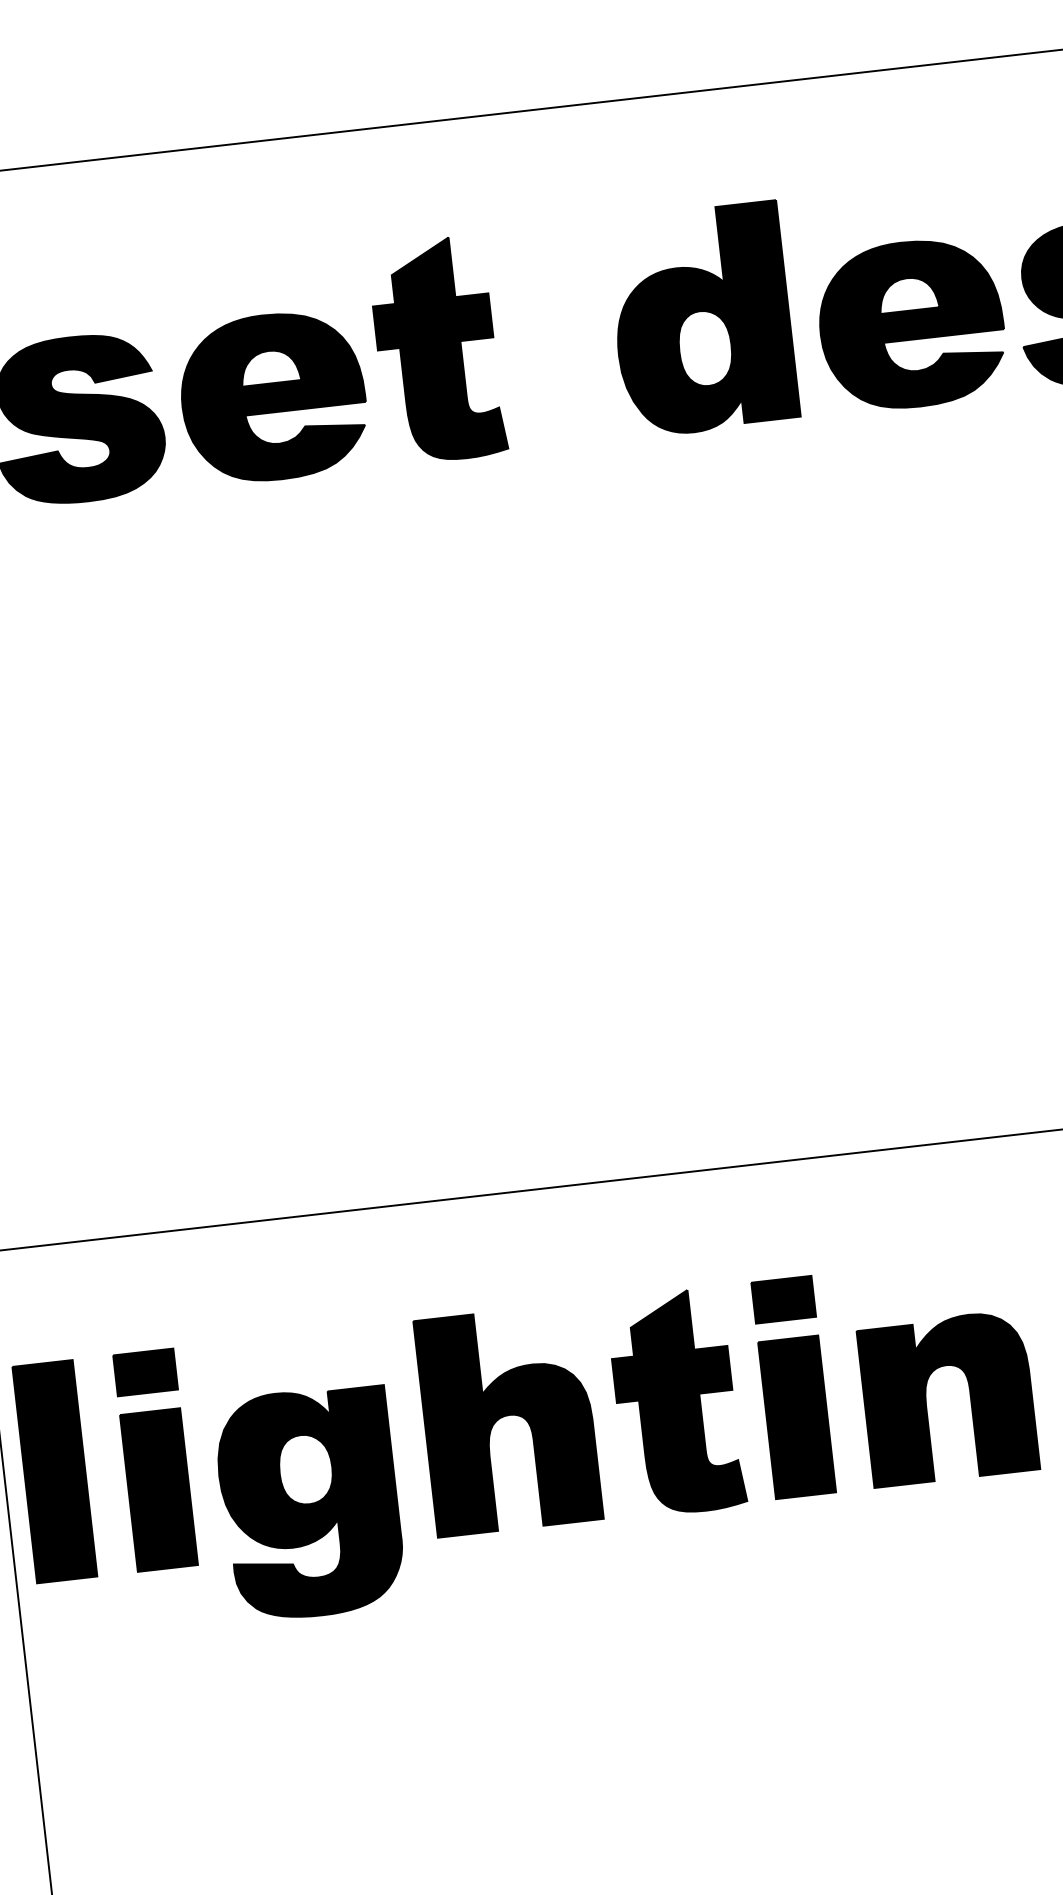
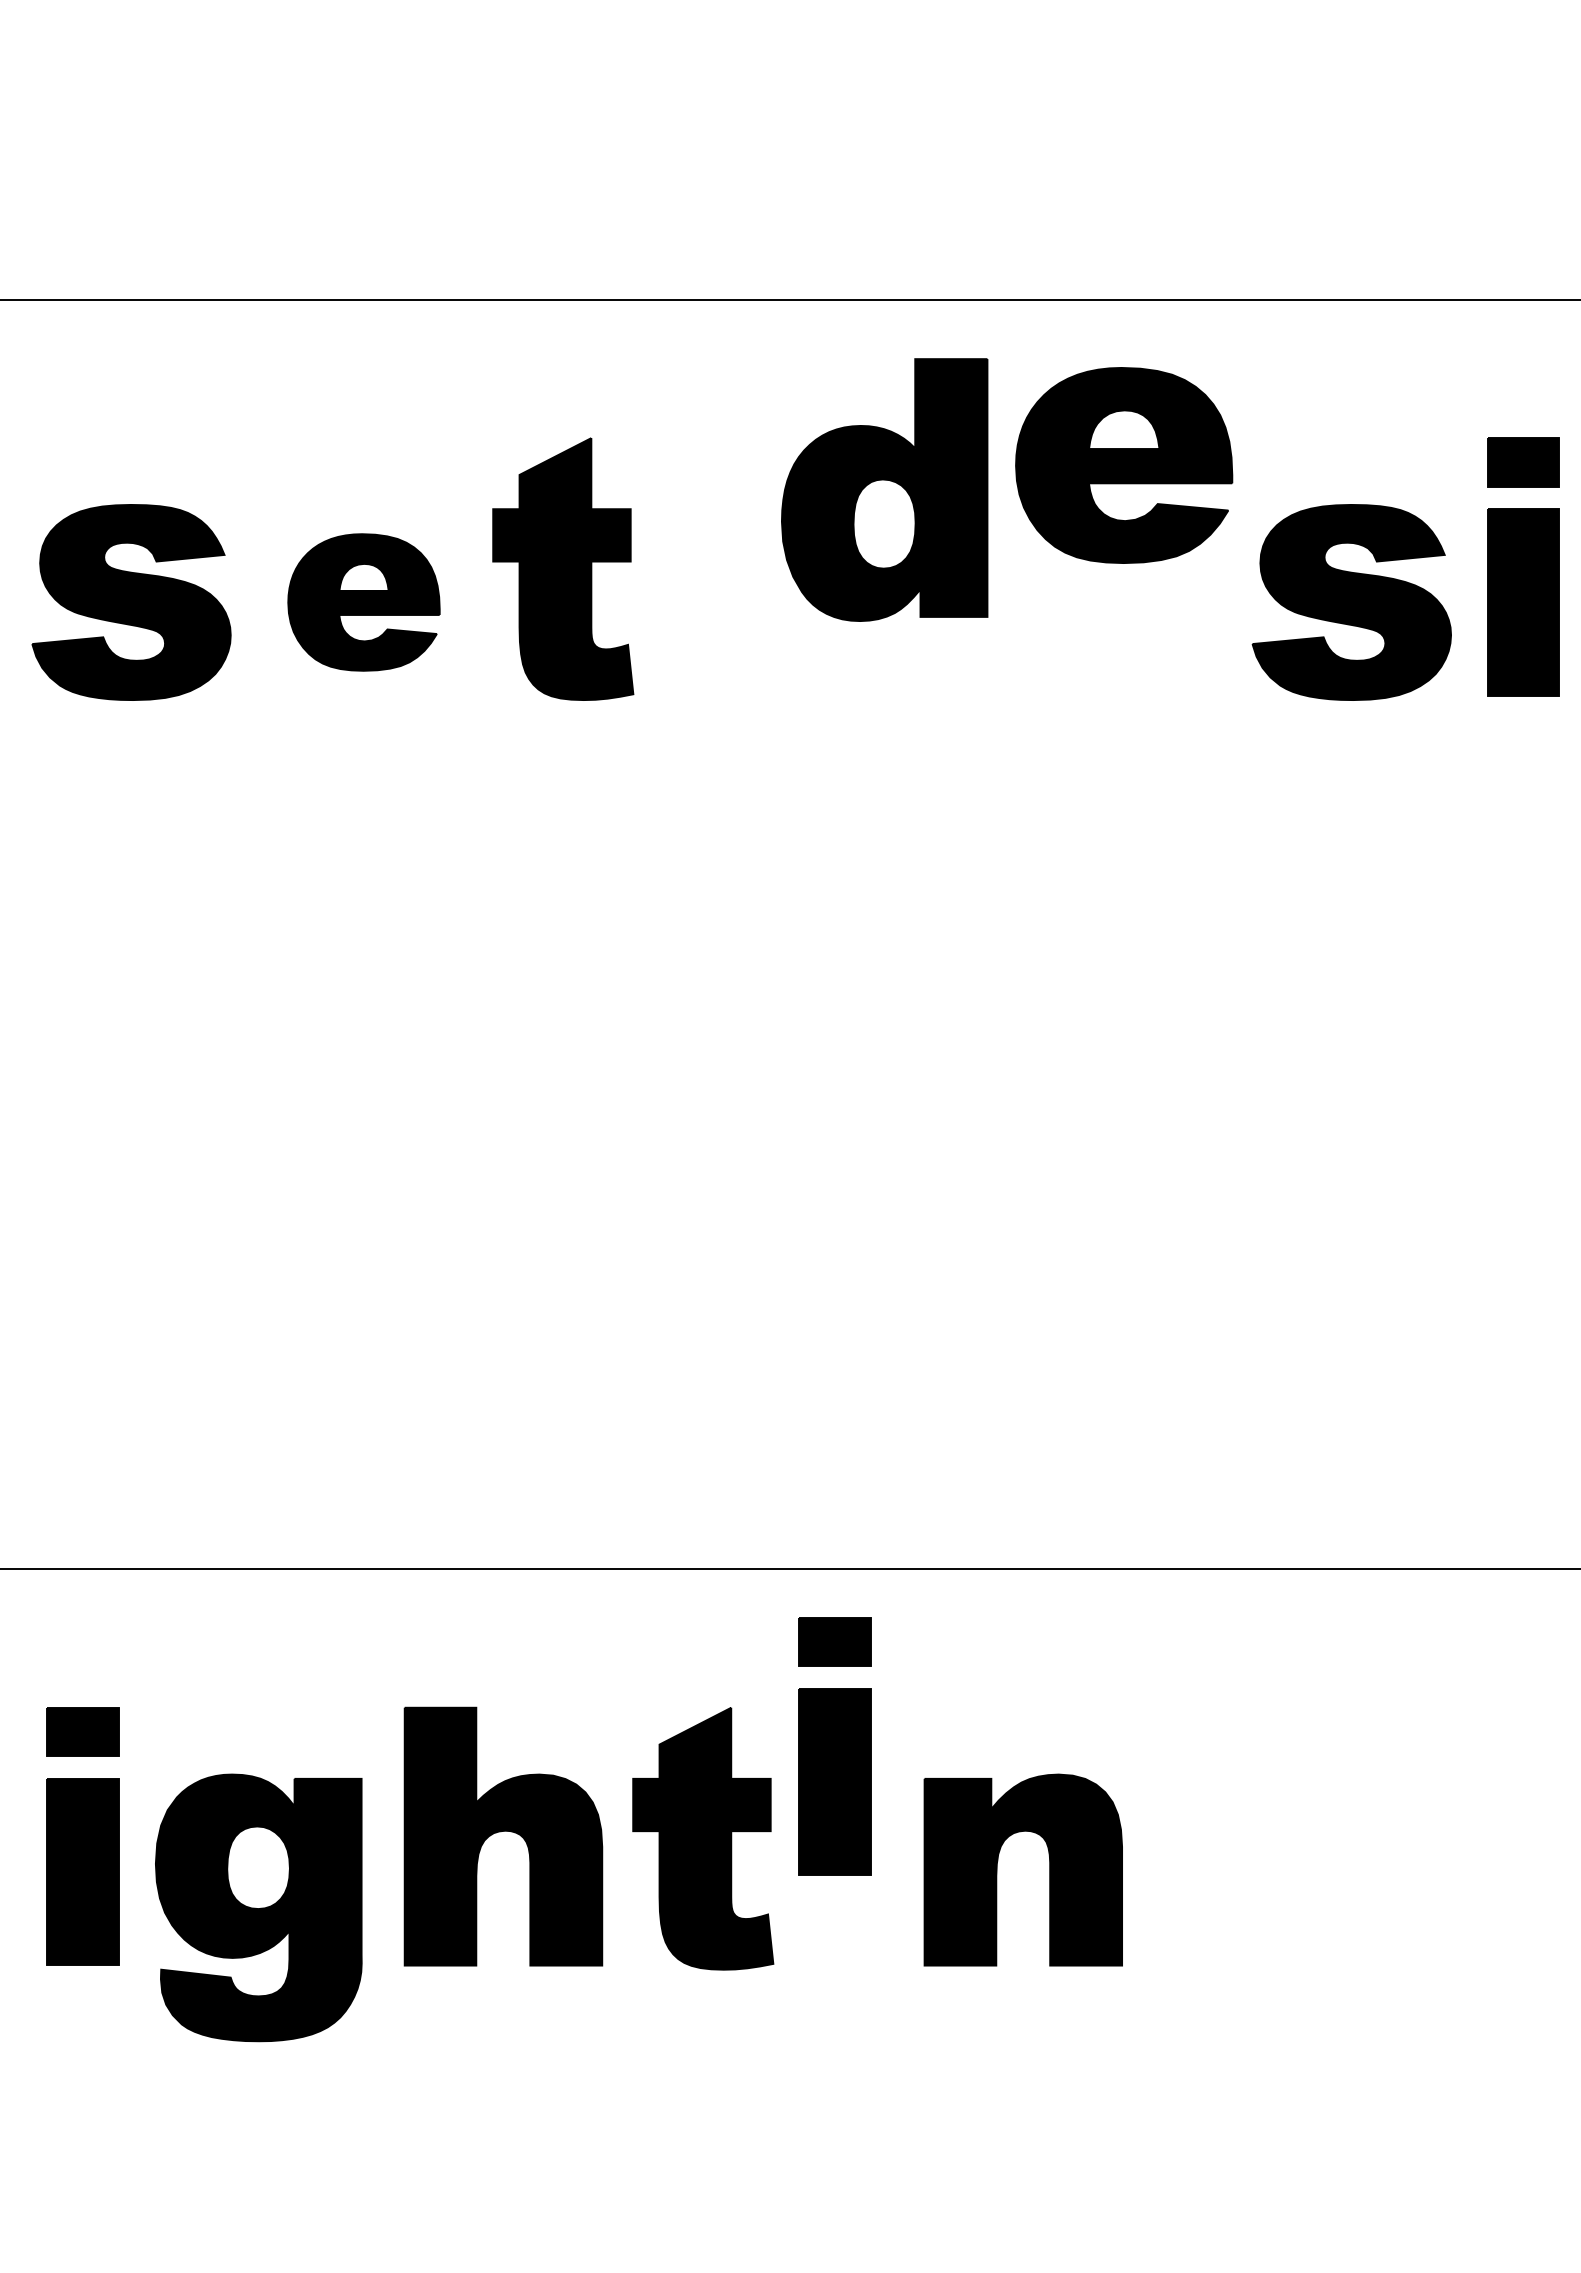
part: (702, 319) -> (884, 489), moved
part: (911, 324) -> (1124, 465), moved
part: (272, 397) -> (363, 602), size x0.7
part: (793, 1387) -> (834, 1746), moved

